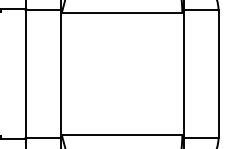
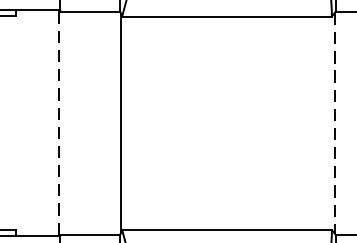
line: (25, 74) -> (58, 124), solid -> dashed
line: (183, 74) -> (333, 124), solid -> dashed

